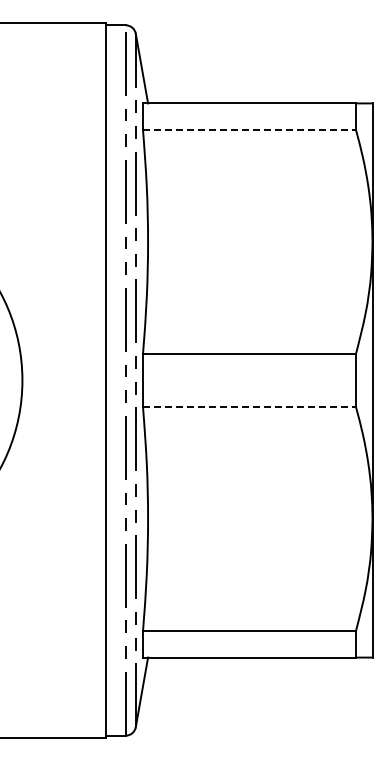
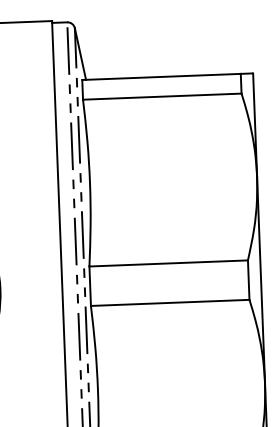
line: (250, 129) -> (163, 96), dashed -> solid
line: (250, 406) -> (170, 302), dashed -> solid

